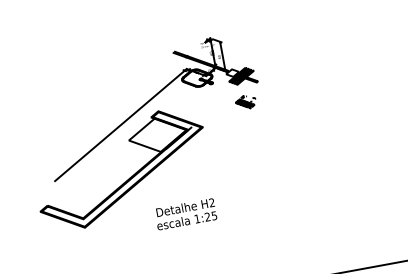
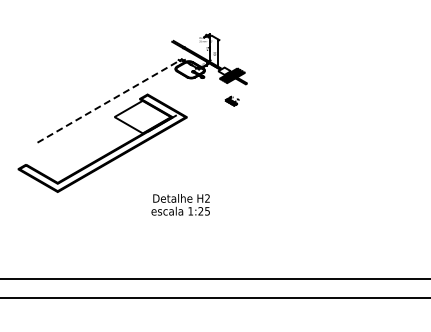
part: (245, 102) -> (231, 101), size x0.7
line: (120, 125) -> (109, 101), solid -> dashed
text: (185, 213) -> (180, 204), moved

